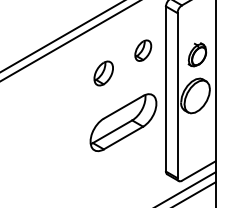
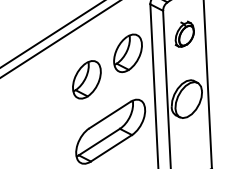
part: (143, 50) -> (128, 52), size x1.67
part: (197, 54) -> (184, 33), moved
part: (103, 73) -> (86, 79), size x1.43

